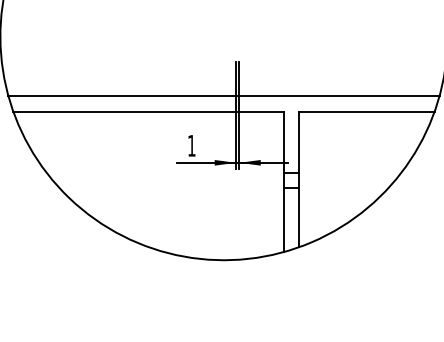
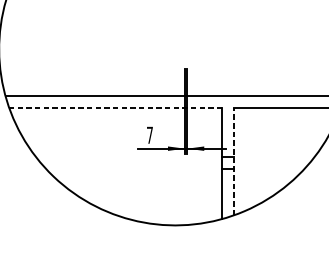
line: (148, 111) -> (115, 108), solid -> dashed
text: (191, 145) -> (149, 135), 1 -> 7
line: (299, 179) -> (234, 161), solid -> dashed

